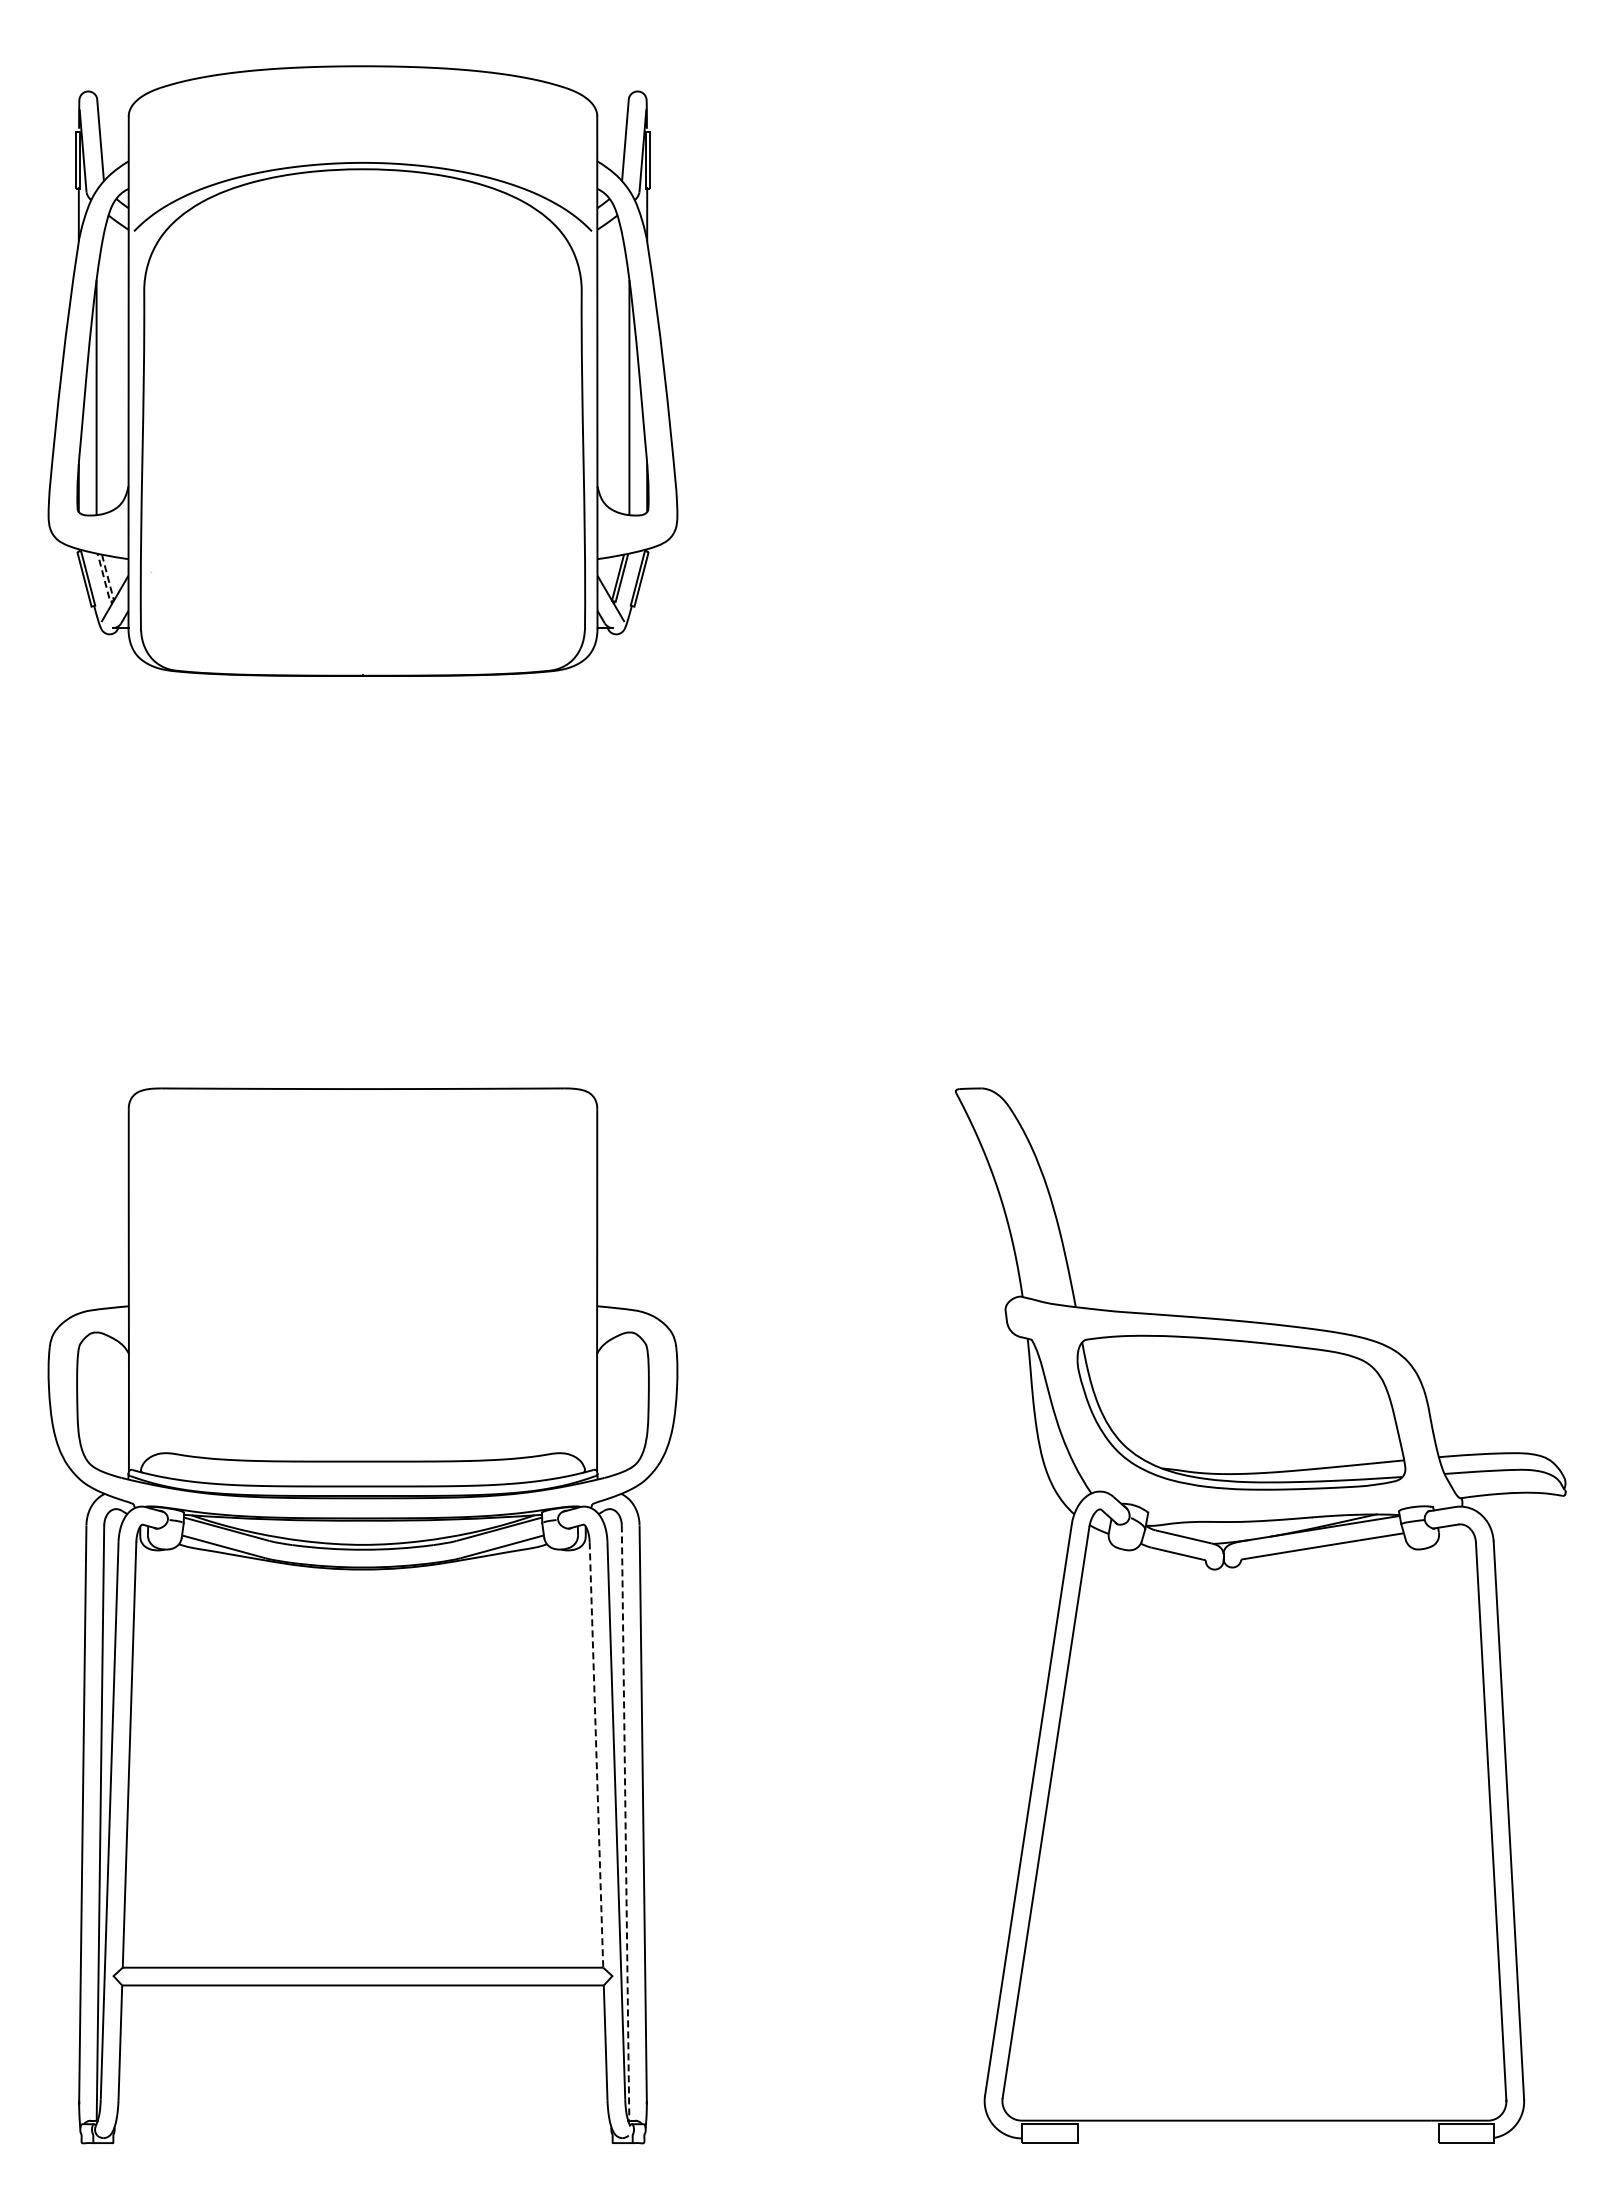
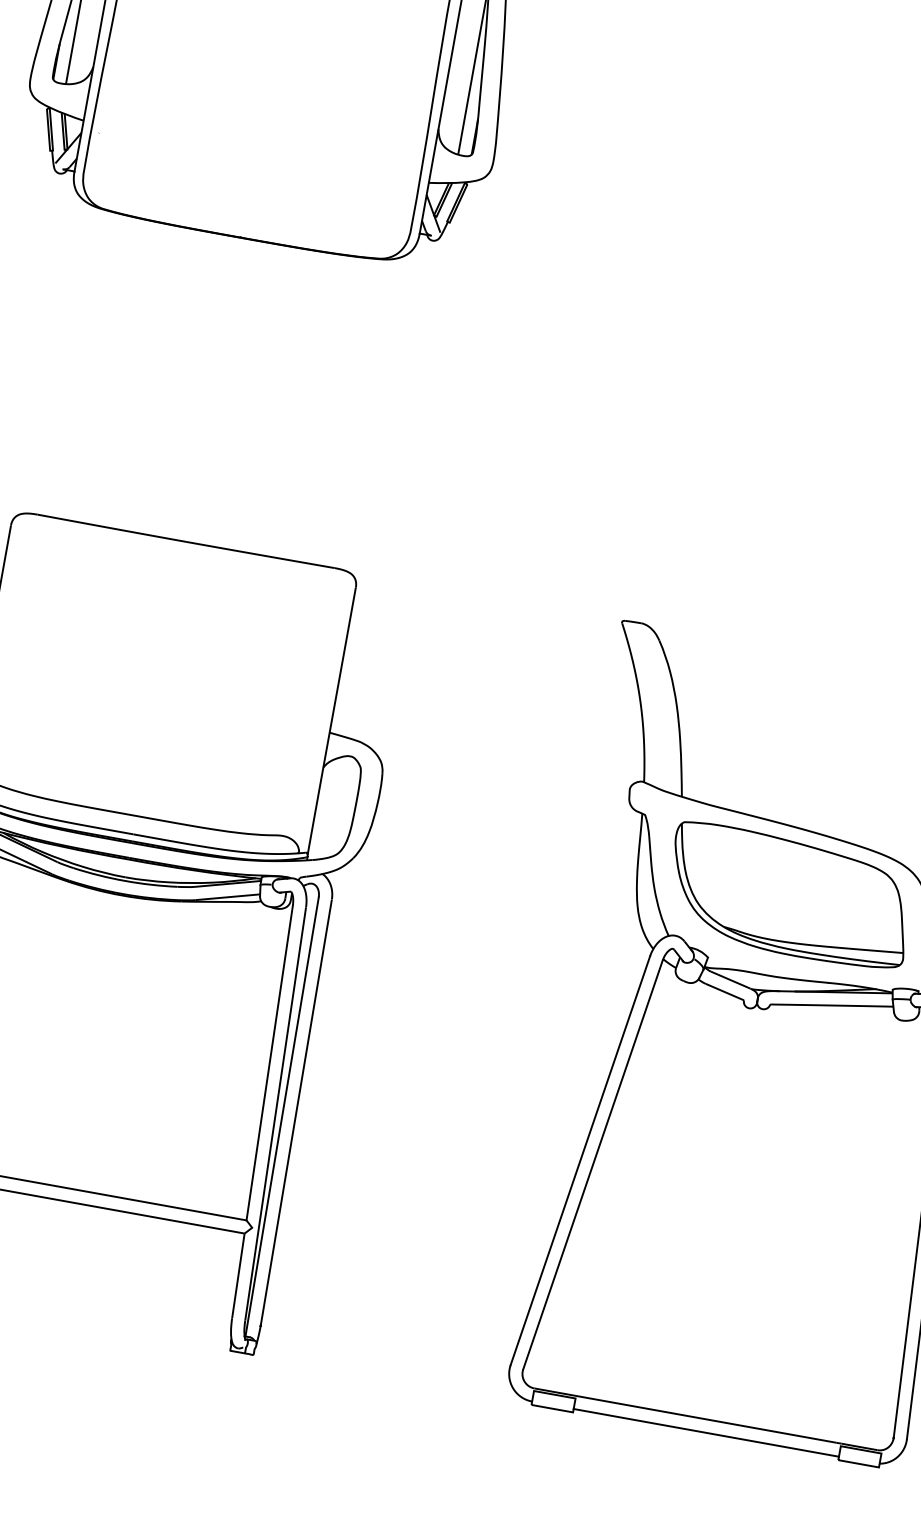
line: (111, 601) -> (65, 149), dashed -> solid
line: (596, 1755) -> (269, 1063), dashed -> solid
line: (625, 1823) -> (282, 1117), dashed -> solid
line: (1258, 2138) -> (706, 1432), added

